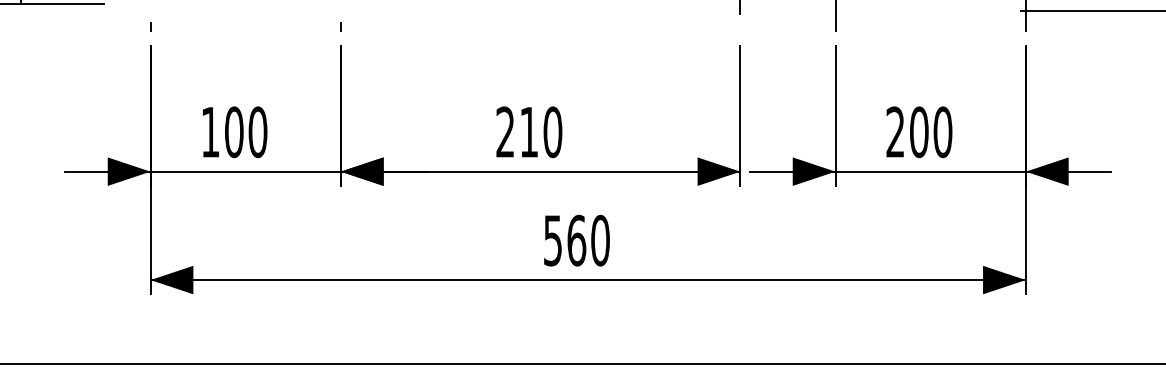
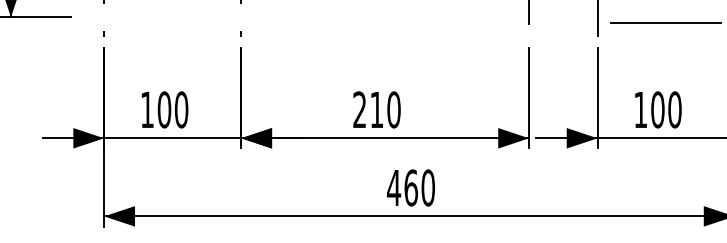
line: (930, 11) -> (665, 22), added
text: (894, 131) -> (640, 109), 200 -> 100
text: (552, 240) -> (393, 187), 560 -> 460

